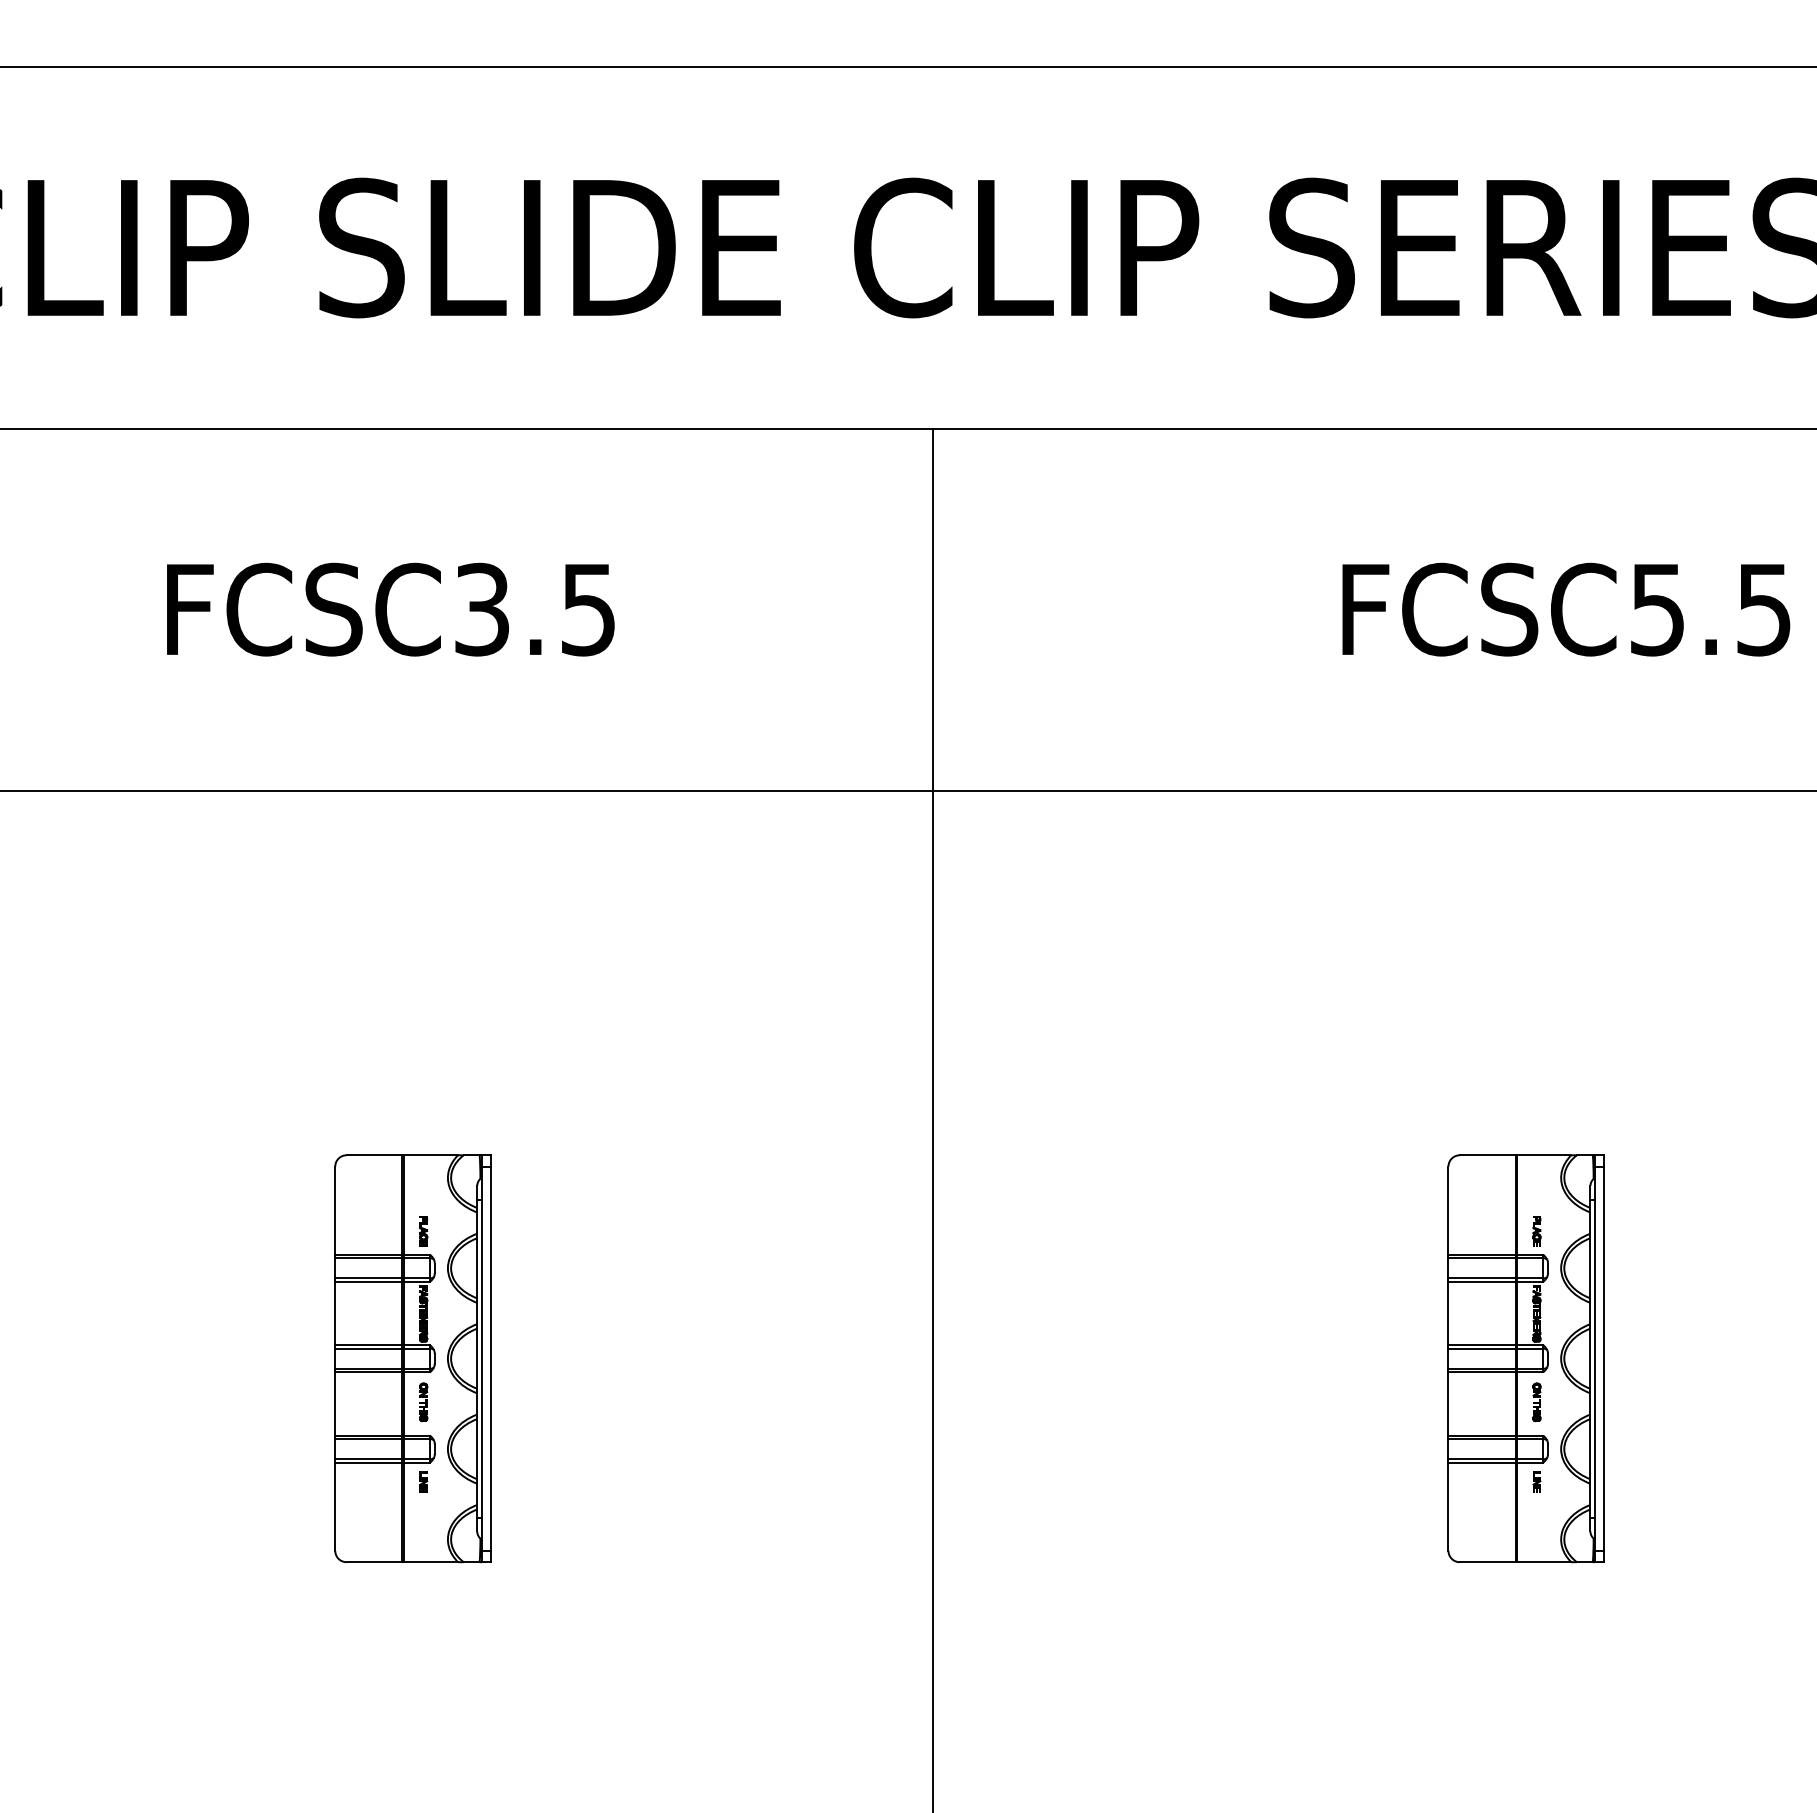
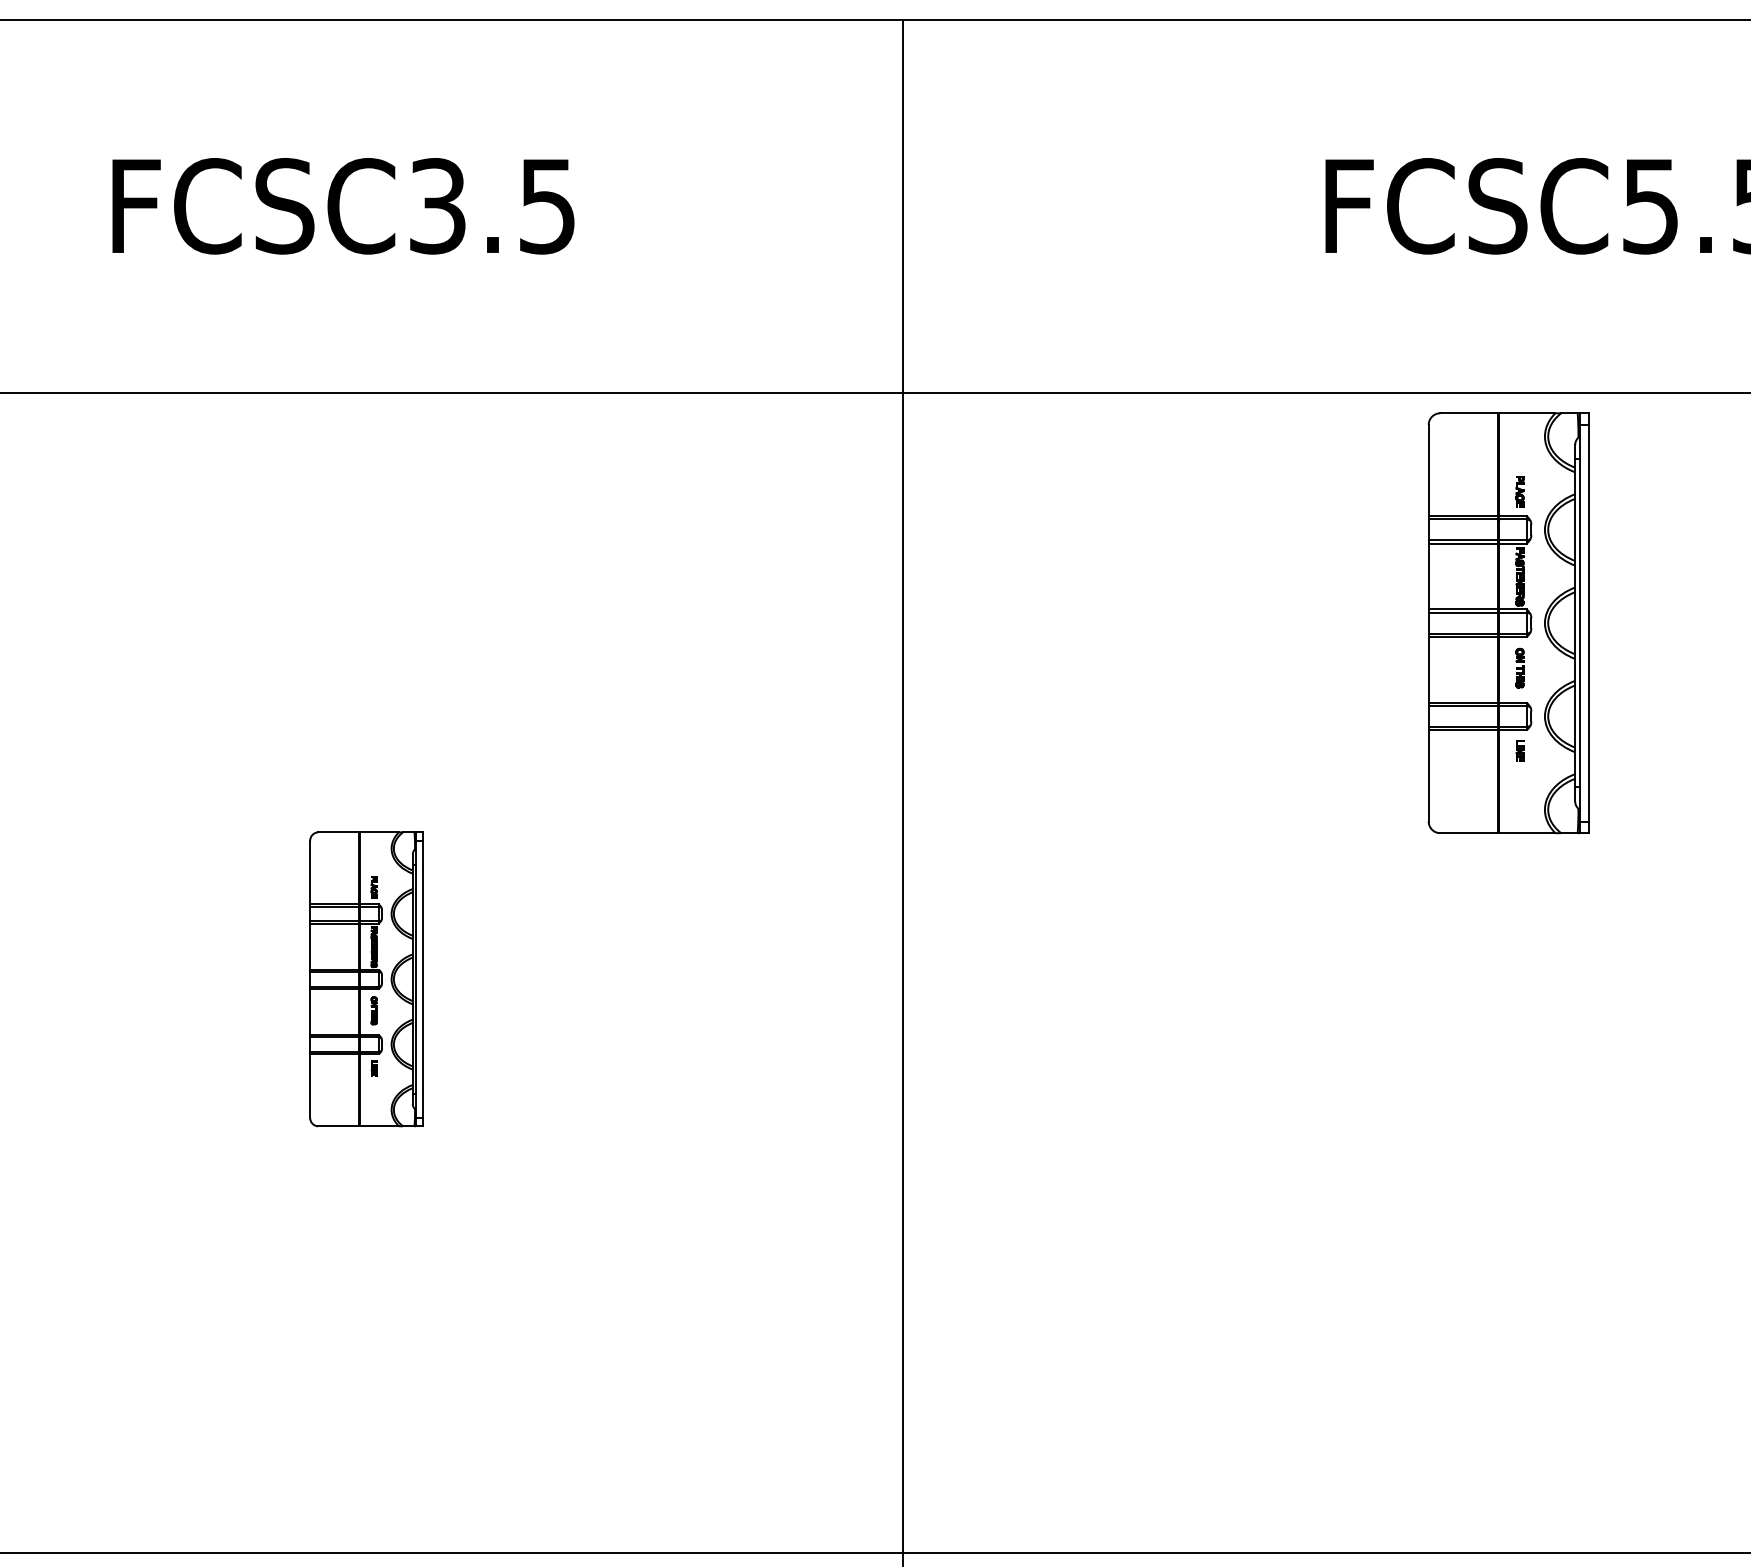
part: (412, 1358) -> (365, 979), size x0.7
part: (1525, 1358) -> (1508, 622), moved

